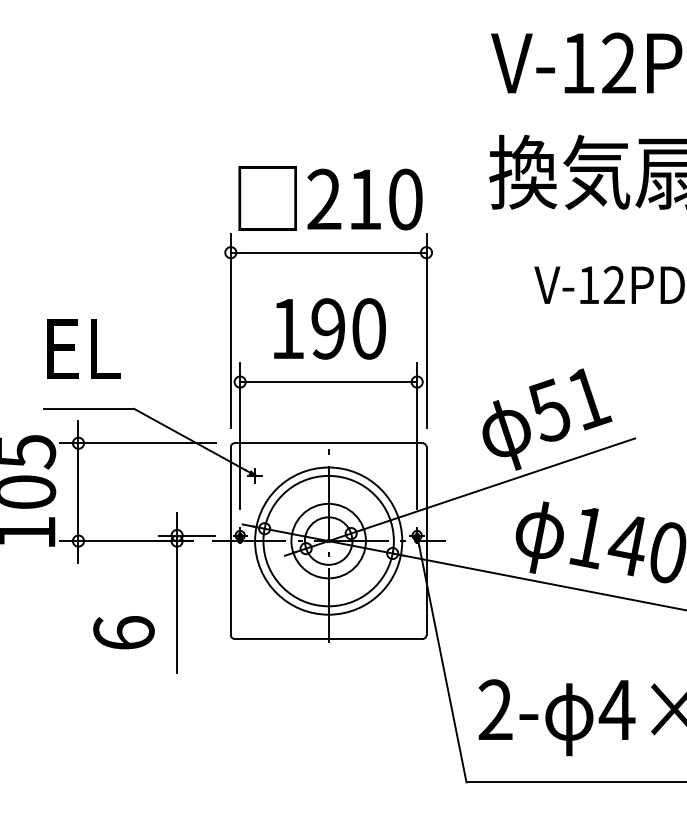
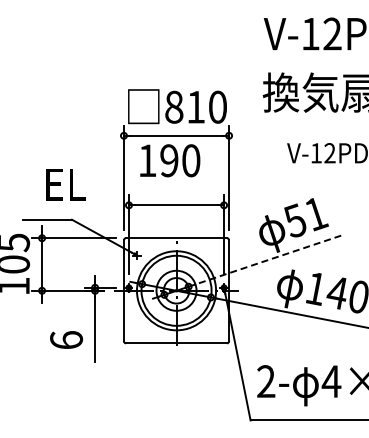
text: (324, 198) -> (174, 106), 210 -> 810
text: (330, 328) -> (170, 160), moved
text: (82, 348) -> (65, 184), moved
line: (497, 484) -> (267, 260), solid -> dashed

